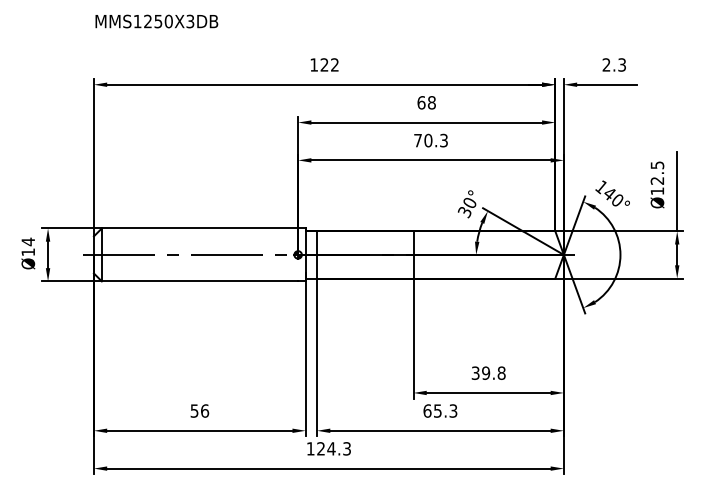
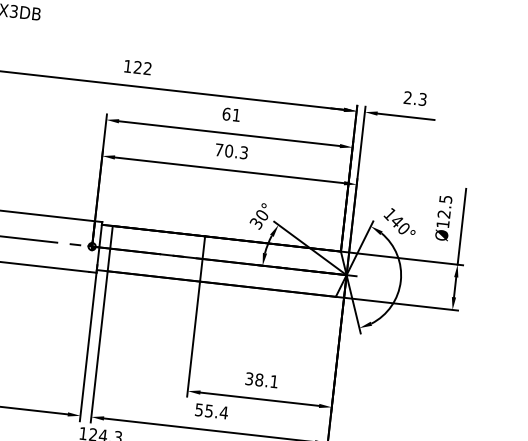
text: (431, 102) -> (236, 114), 68 -> 61
text: (493, 372) -> (266, 380), 39.8 -> 38.1
text: (440, 410) -> (211, 410), 65.3 -> 55.4

